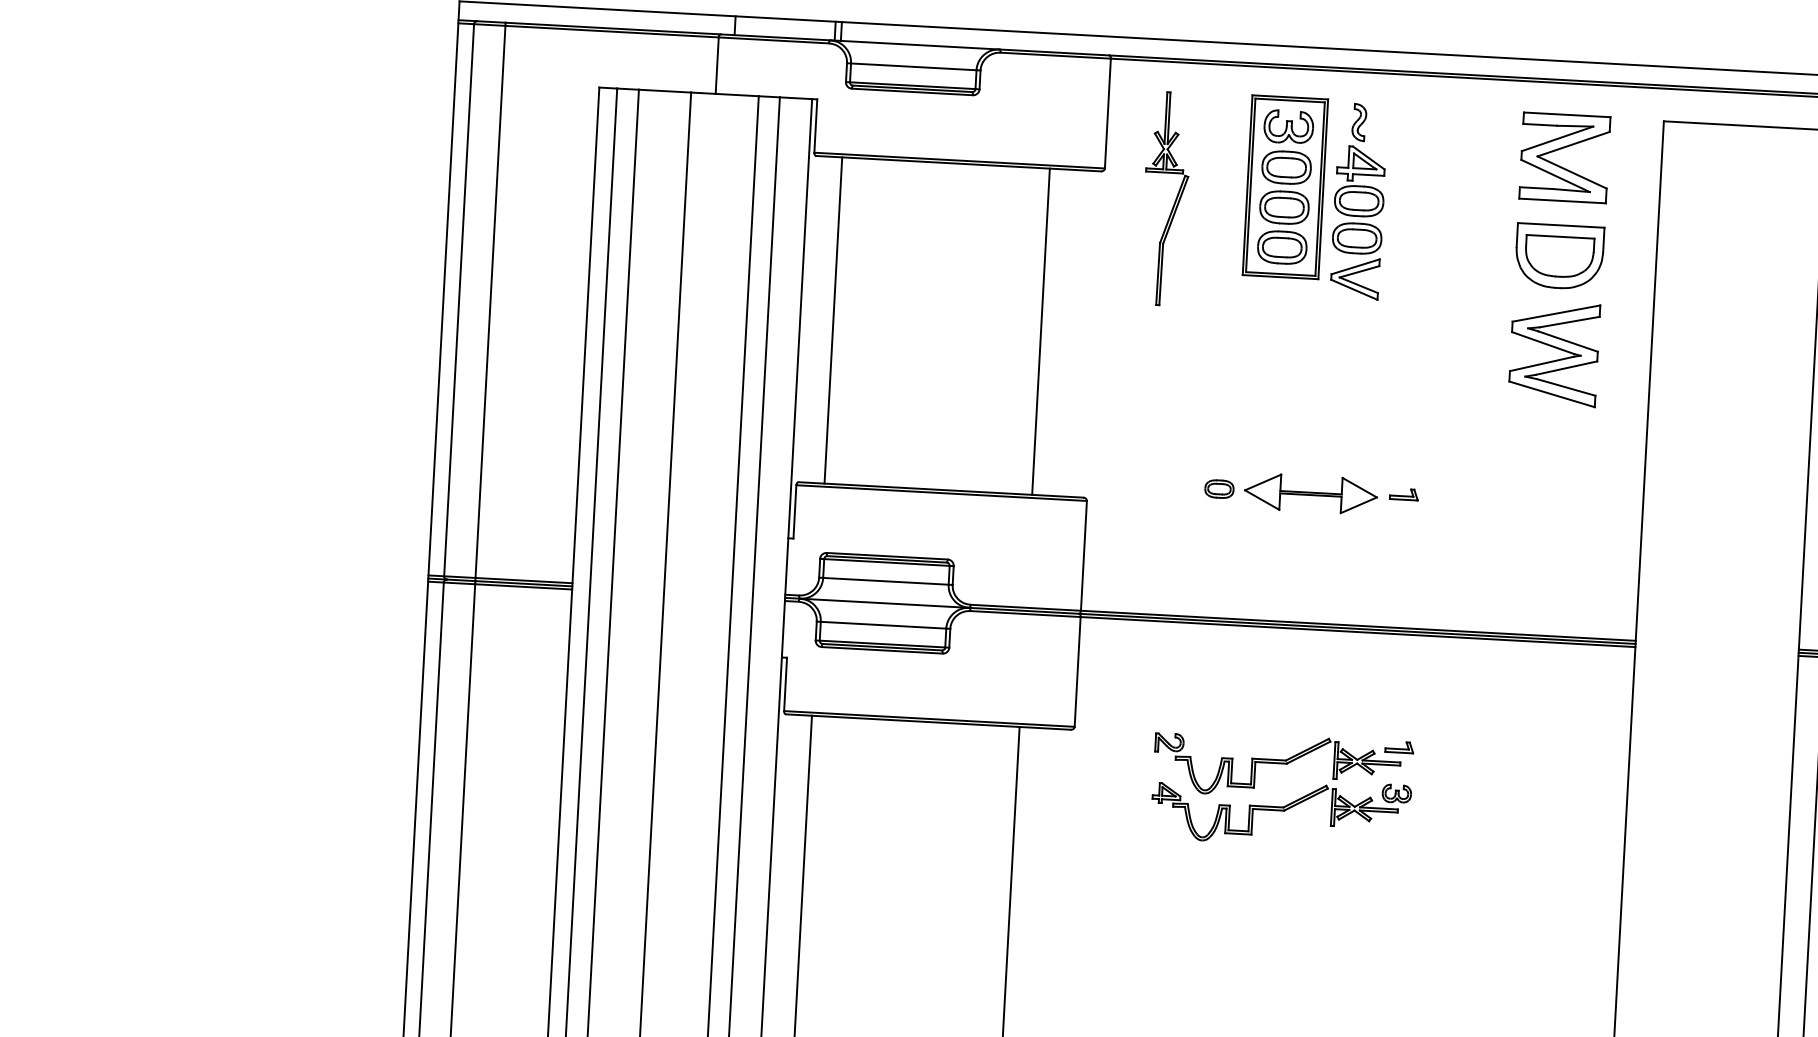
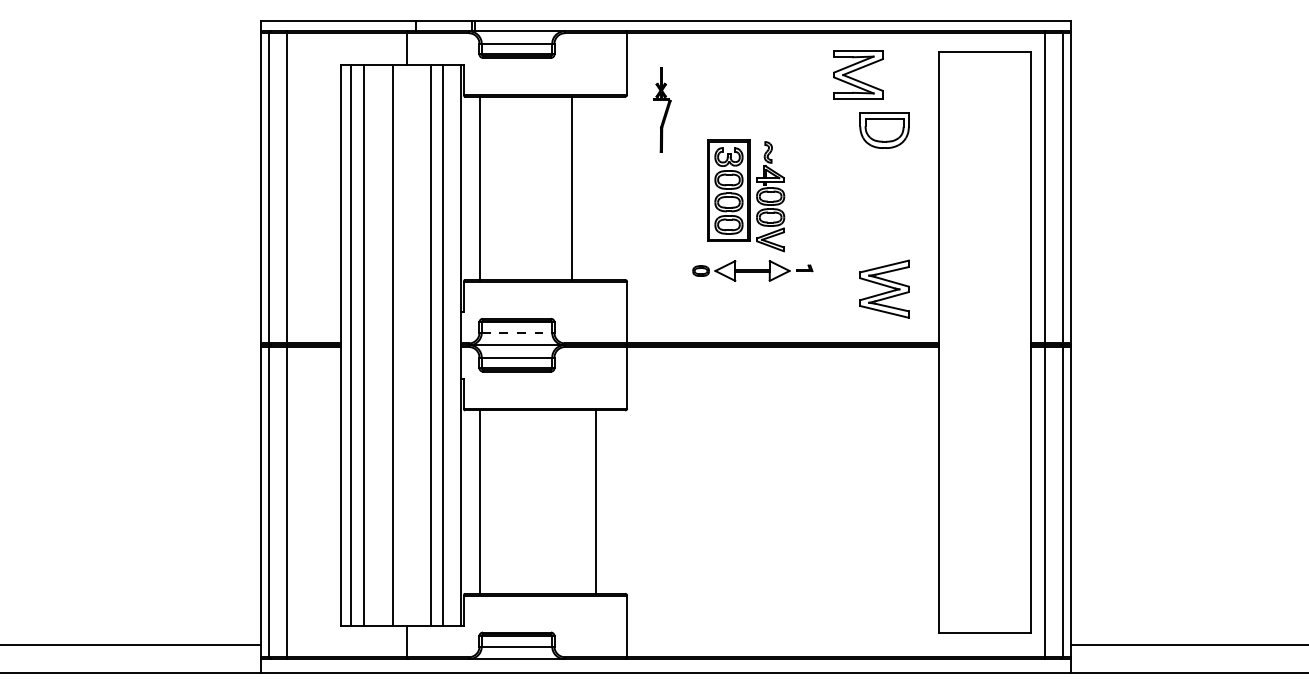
part: (1564, 156) -> (858, 74), moved
part: (1166, 197) -> (662, 109), size x0.7
part: (1316, 197) -> (746, 195), moved
line: (1041, 332) -> (572, 188), moved
part: (1554, 352) -> (884, 288), moved
line: (886, 580) -> (517, 332), solid -> dashed
part: (1288, 802) -> (749, 444), removed

